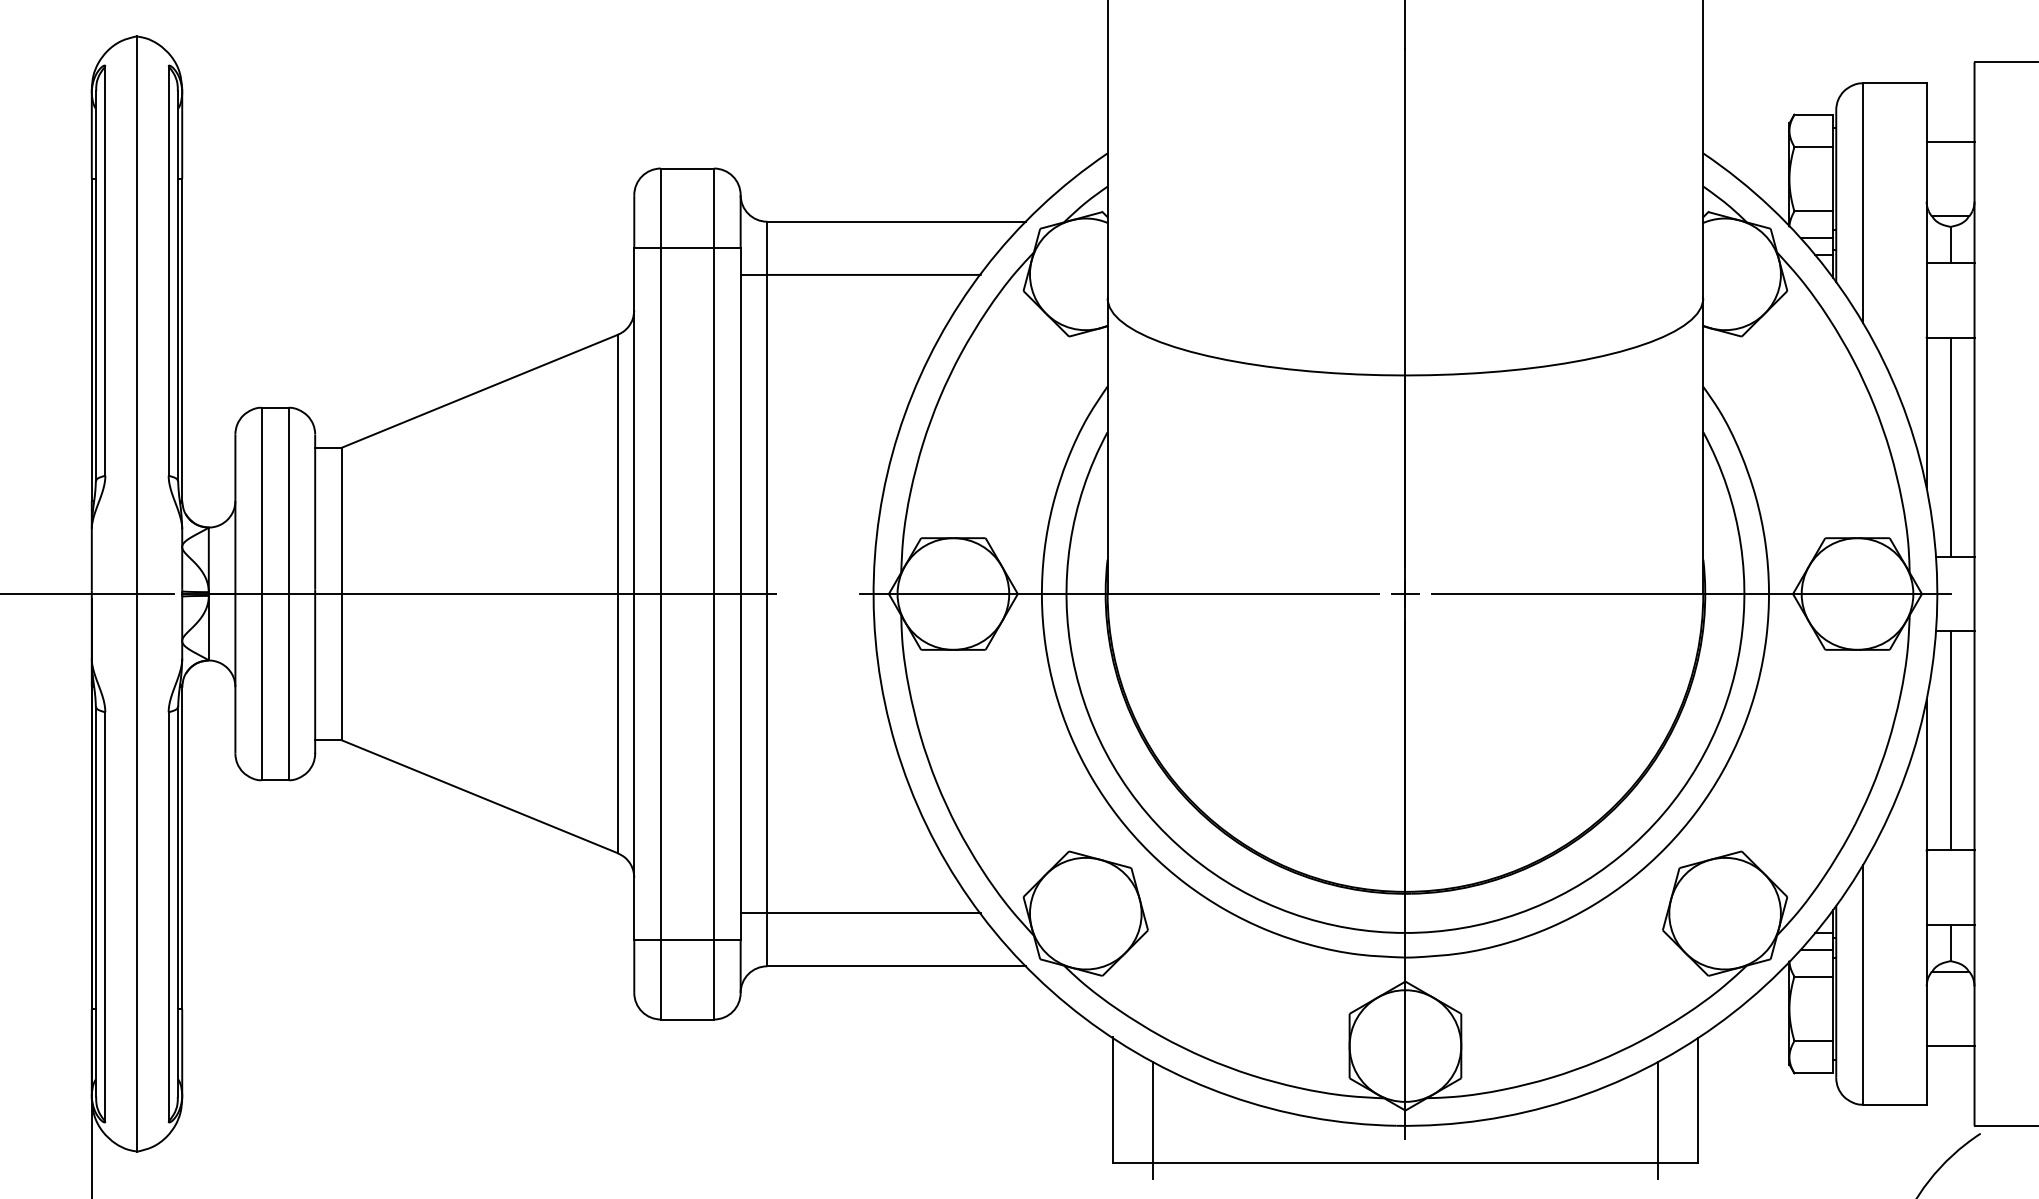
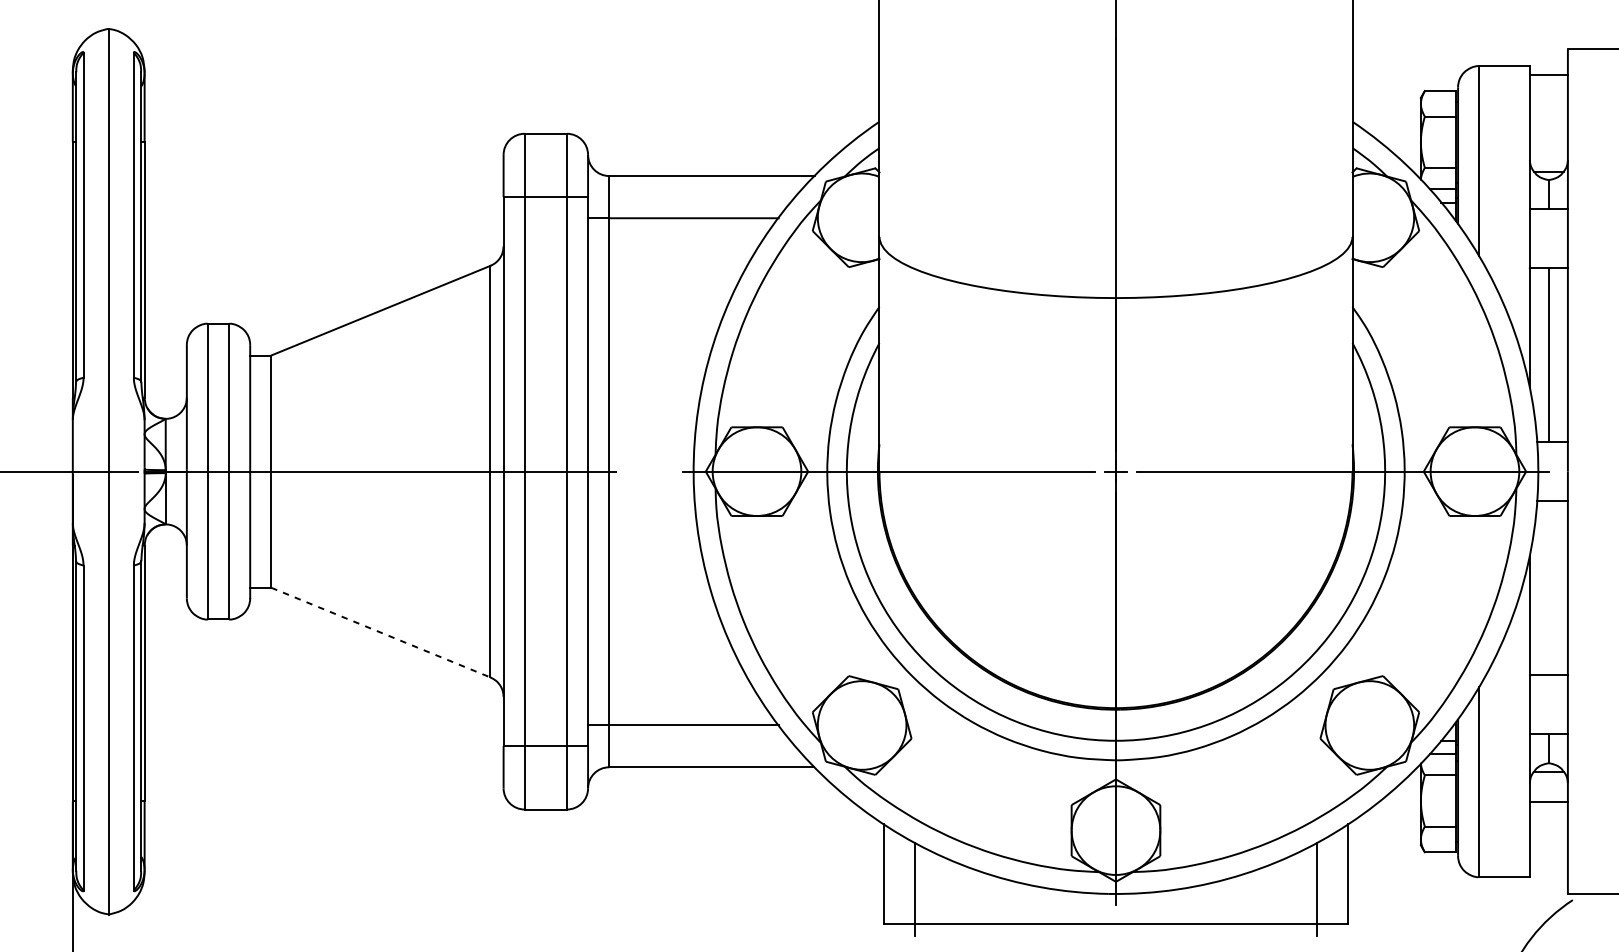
line: (1950, 141) -> (1548, 74), moved
line: (1950, 740) -> (1548, 587), removed
line: (480, 796) -> (381, 632), solid -> dashed
line: (1950, 1046) -> (1548, 802), moved

